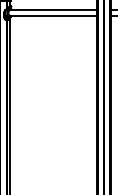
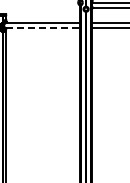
line: (54, 16) -> (43, 28), solid -> dashed

